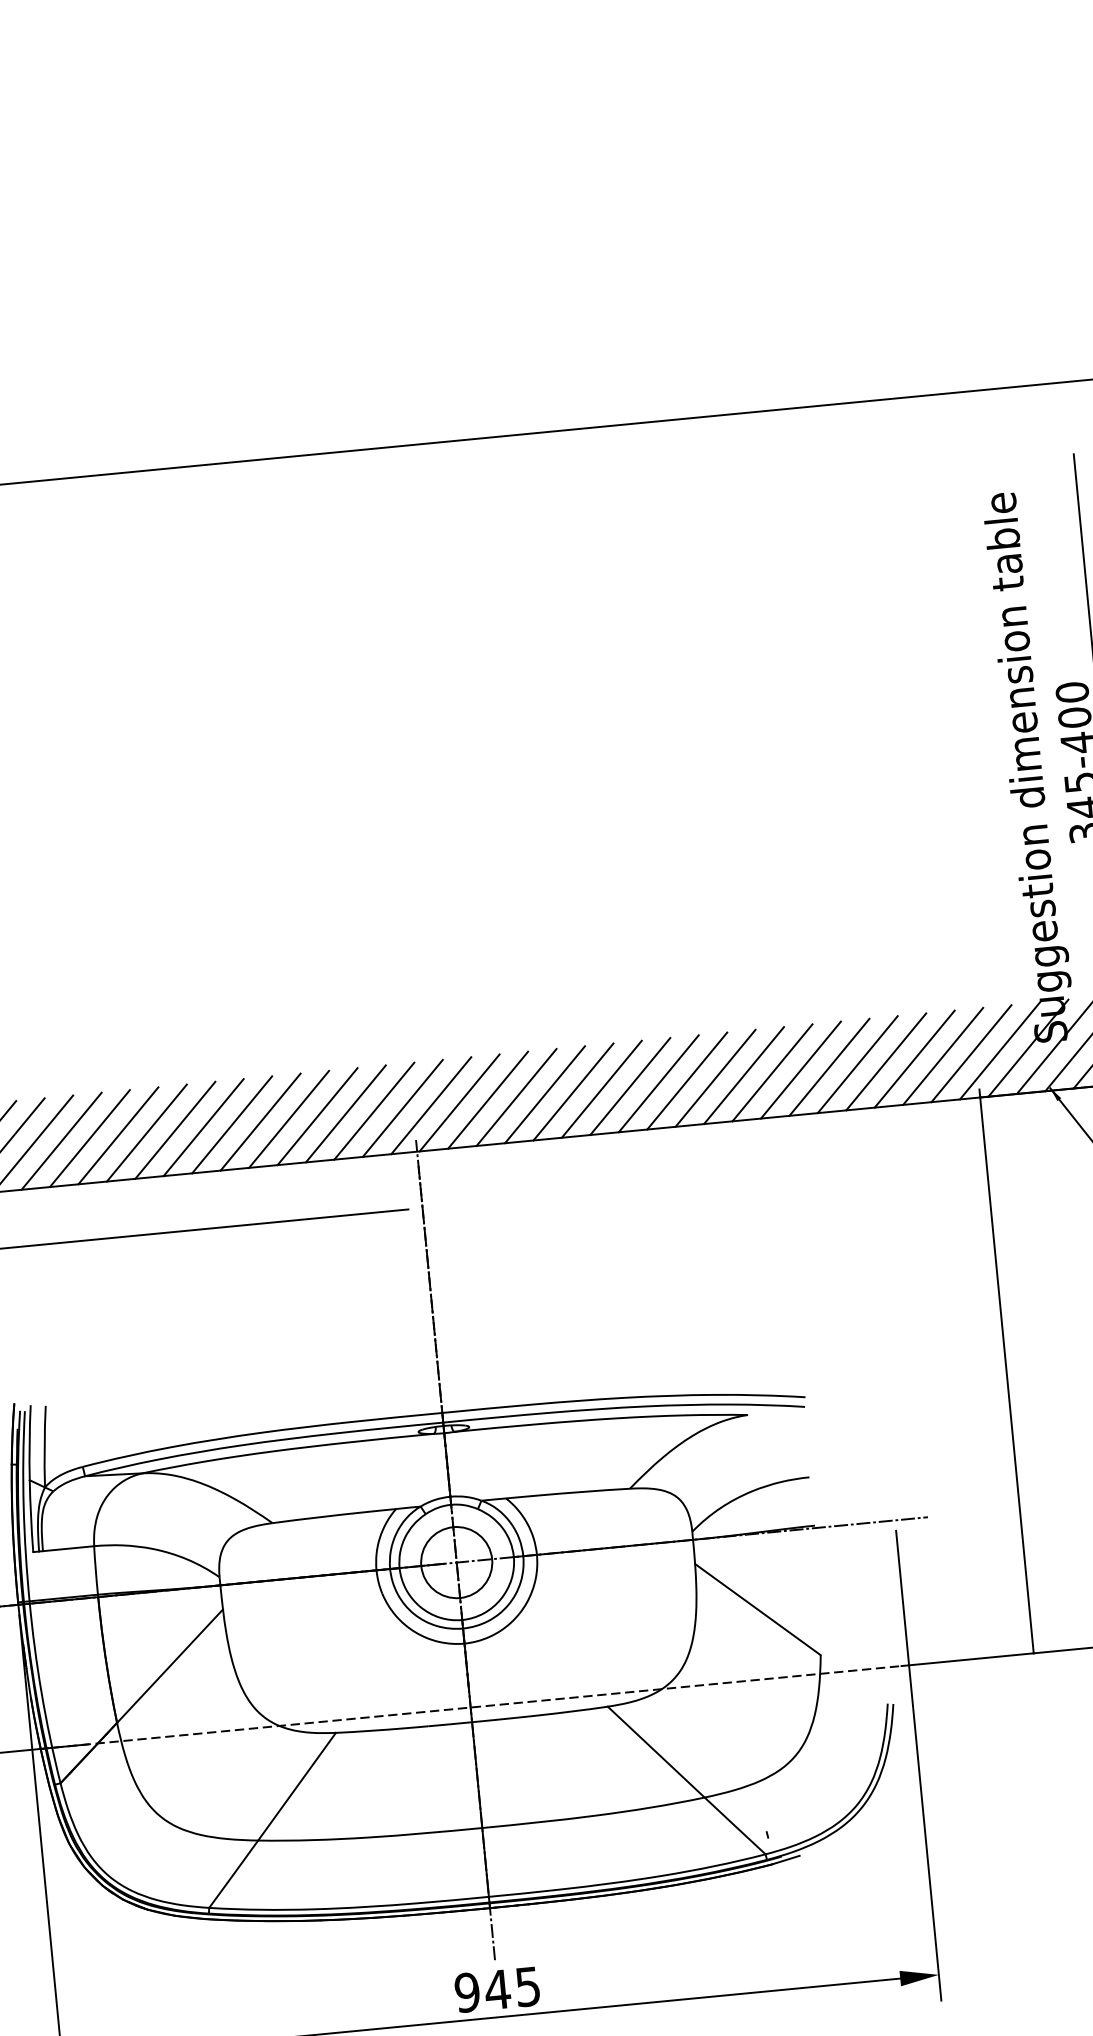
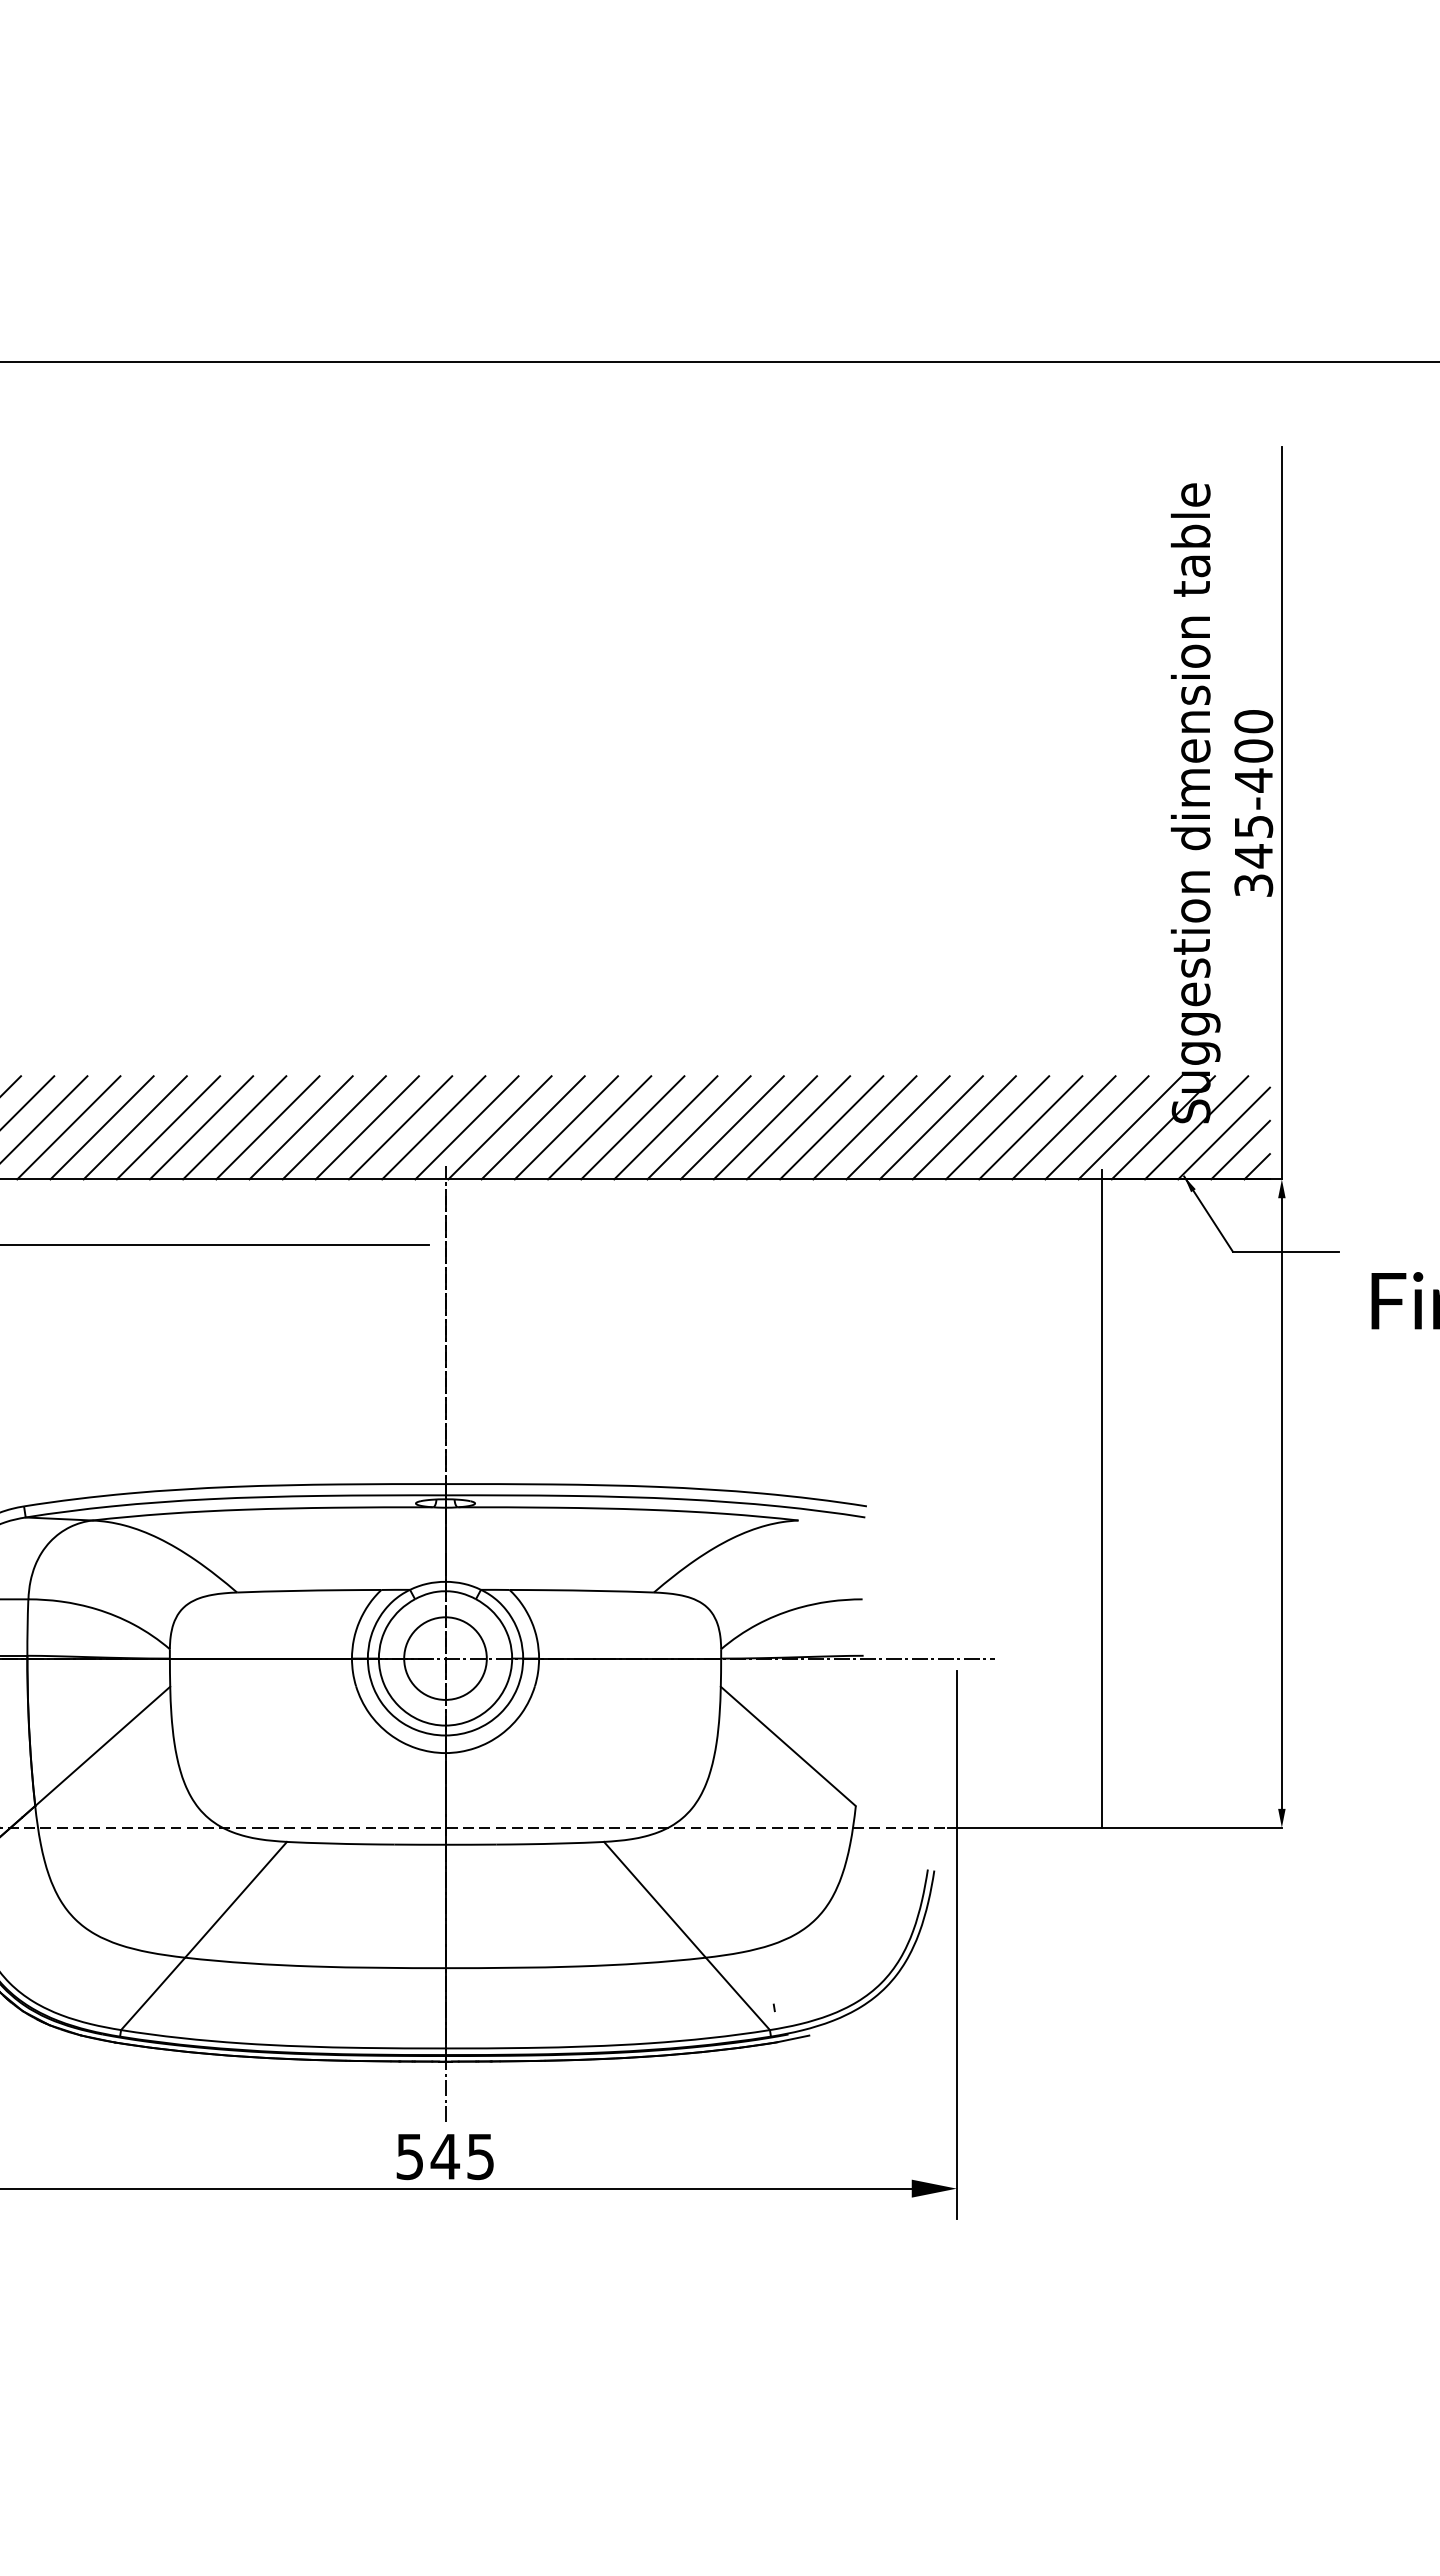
text: (466, 1992) -> (409, 2156), 945 -> 545

